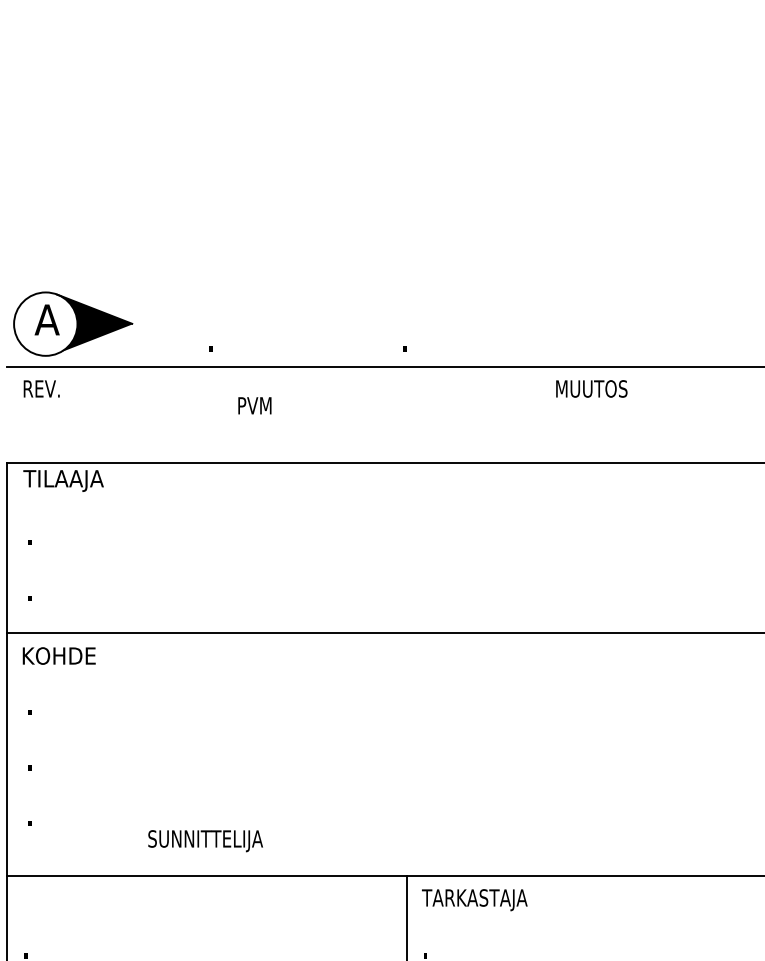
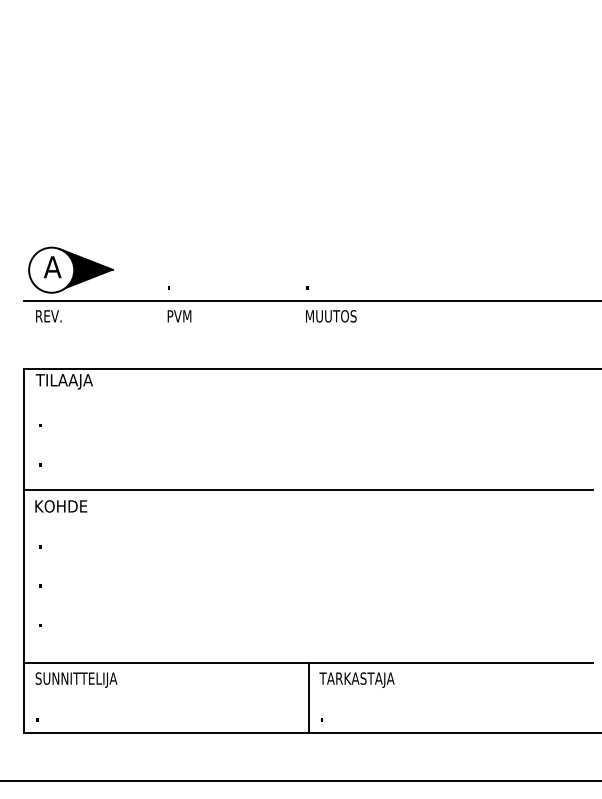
text: (592, 389) -> (331, 316), moved
text: (254, 406) -> (179, 316), moved
text: (205, 840) -> (76, 679), moved

